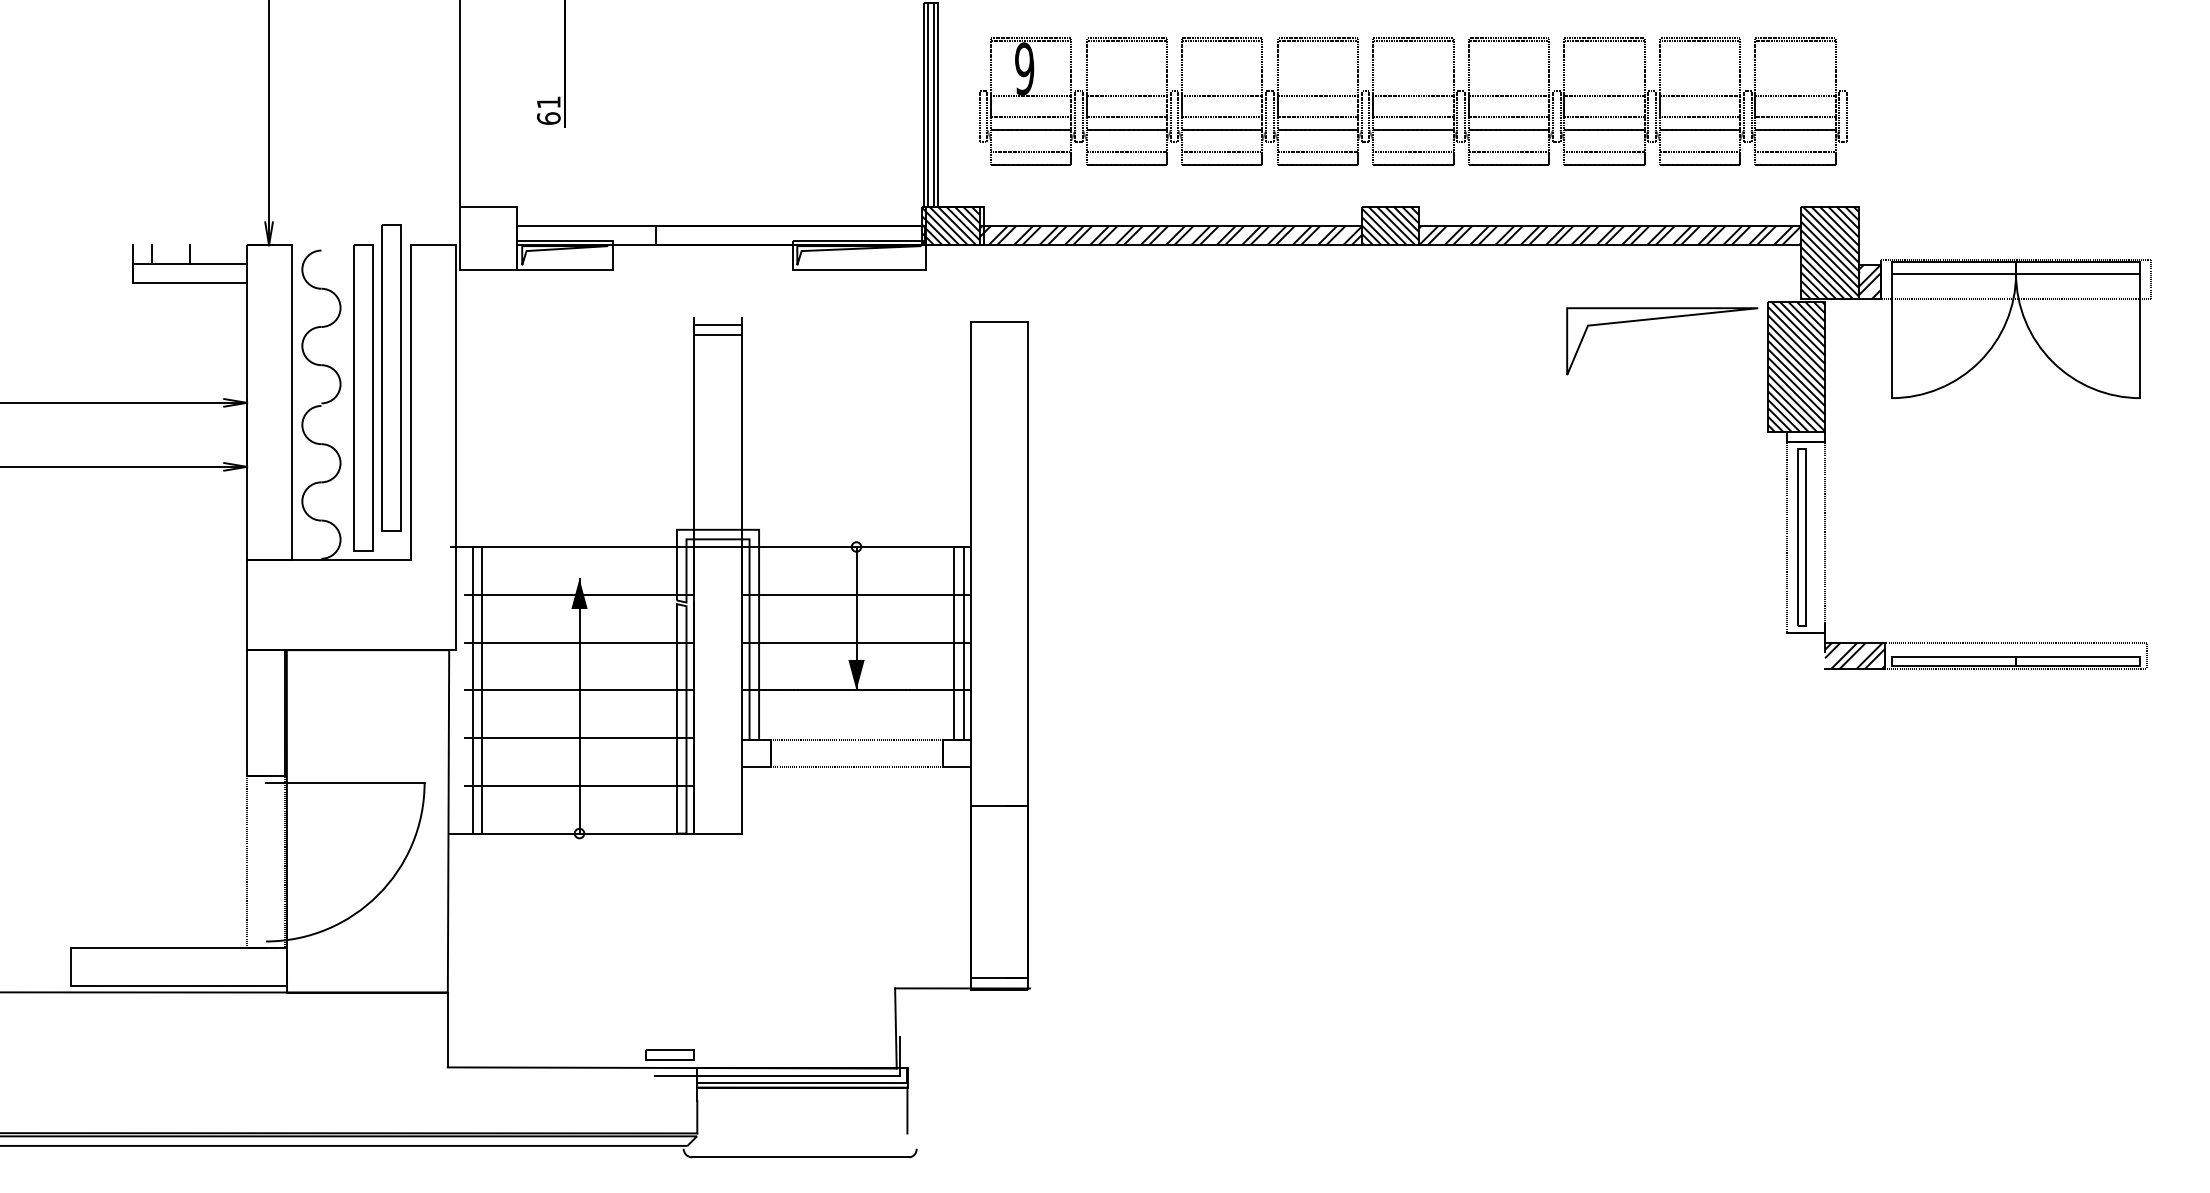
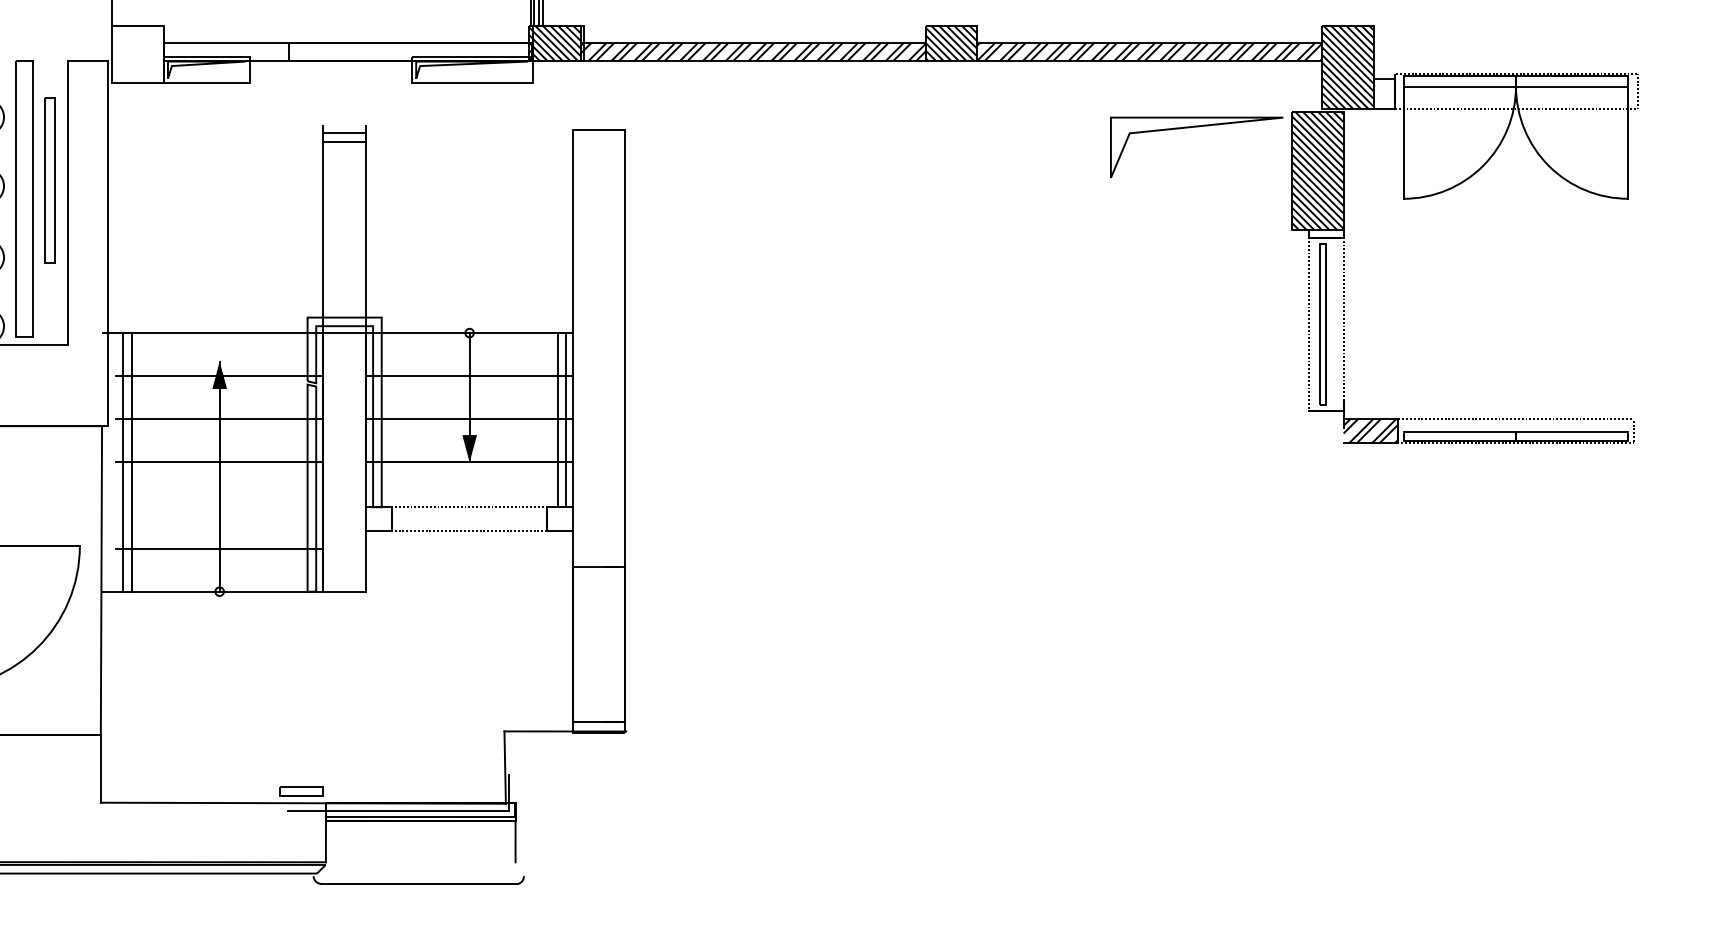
hatch: (1869, 281) -> (1383, 93), removed
part: (391, 377) -> (49, 180), size x0.6
line: (579, 738) -> (219, 505), removed

